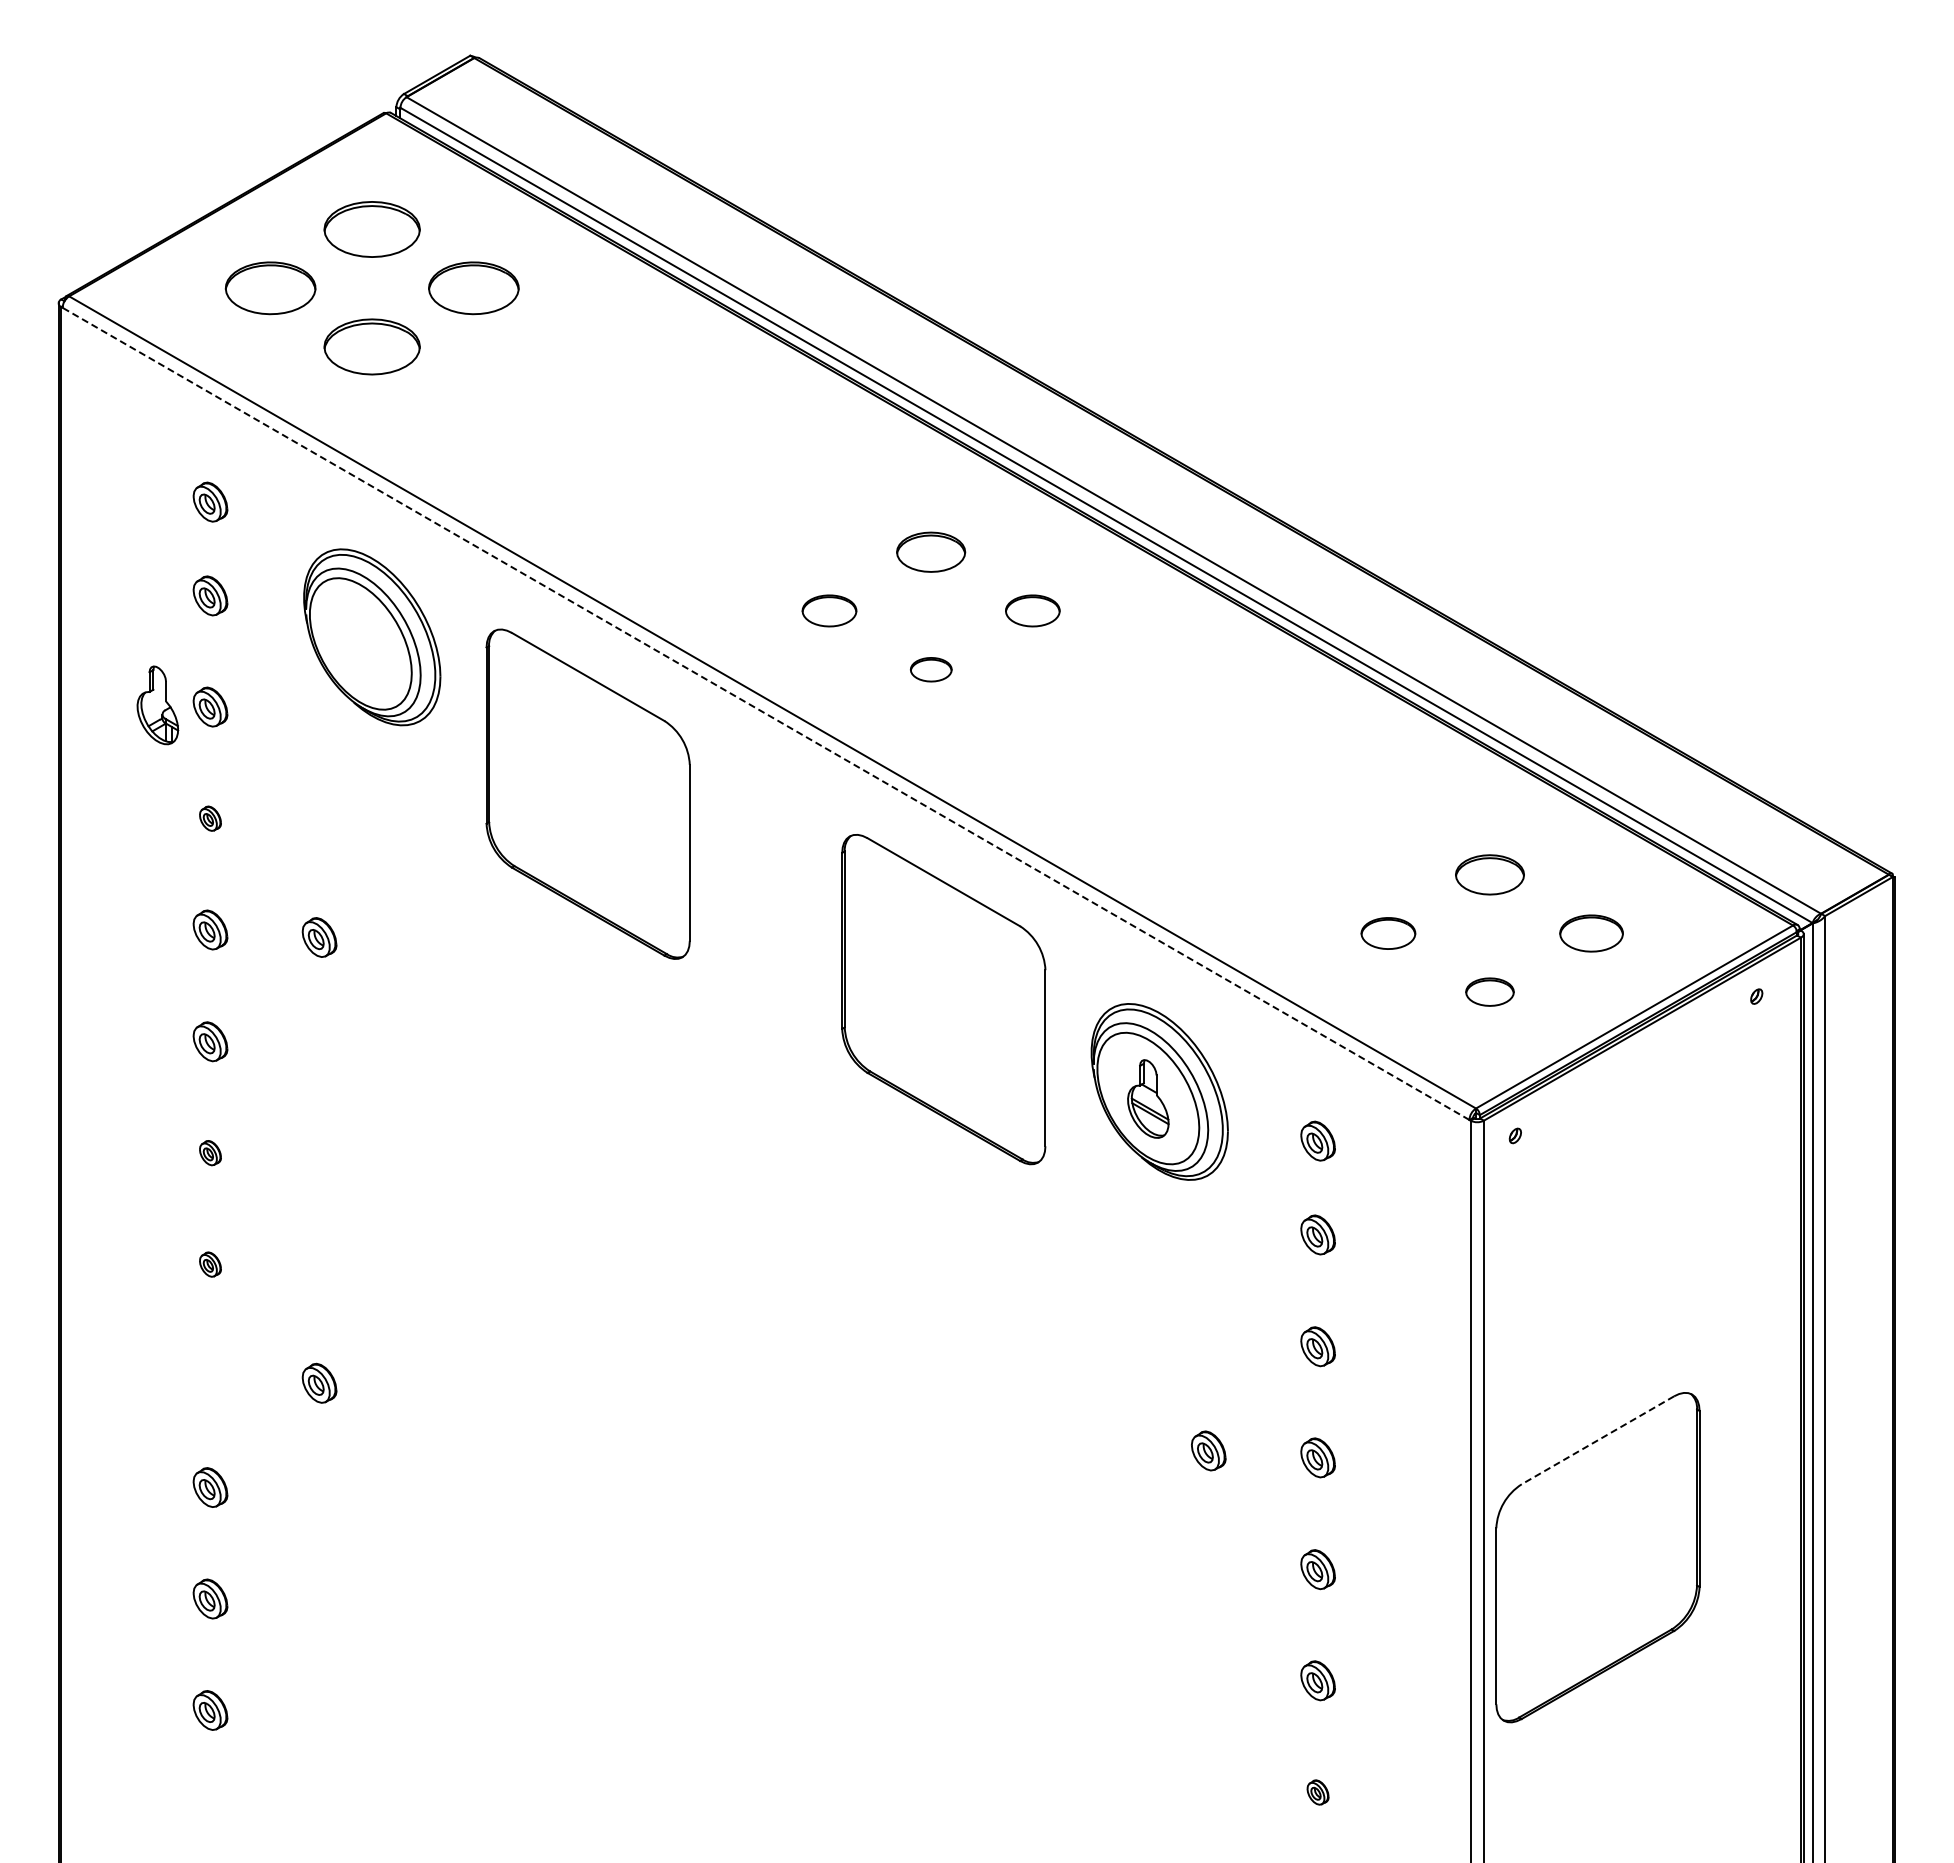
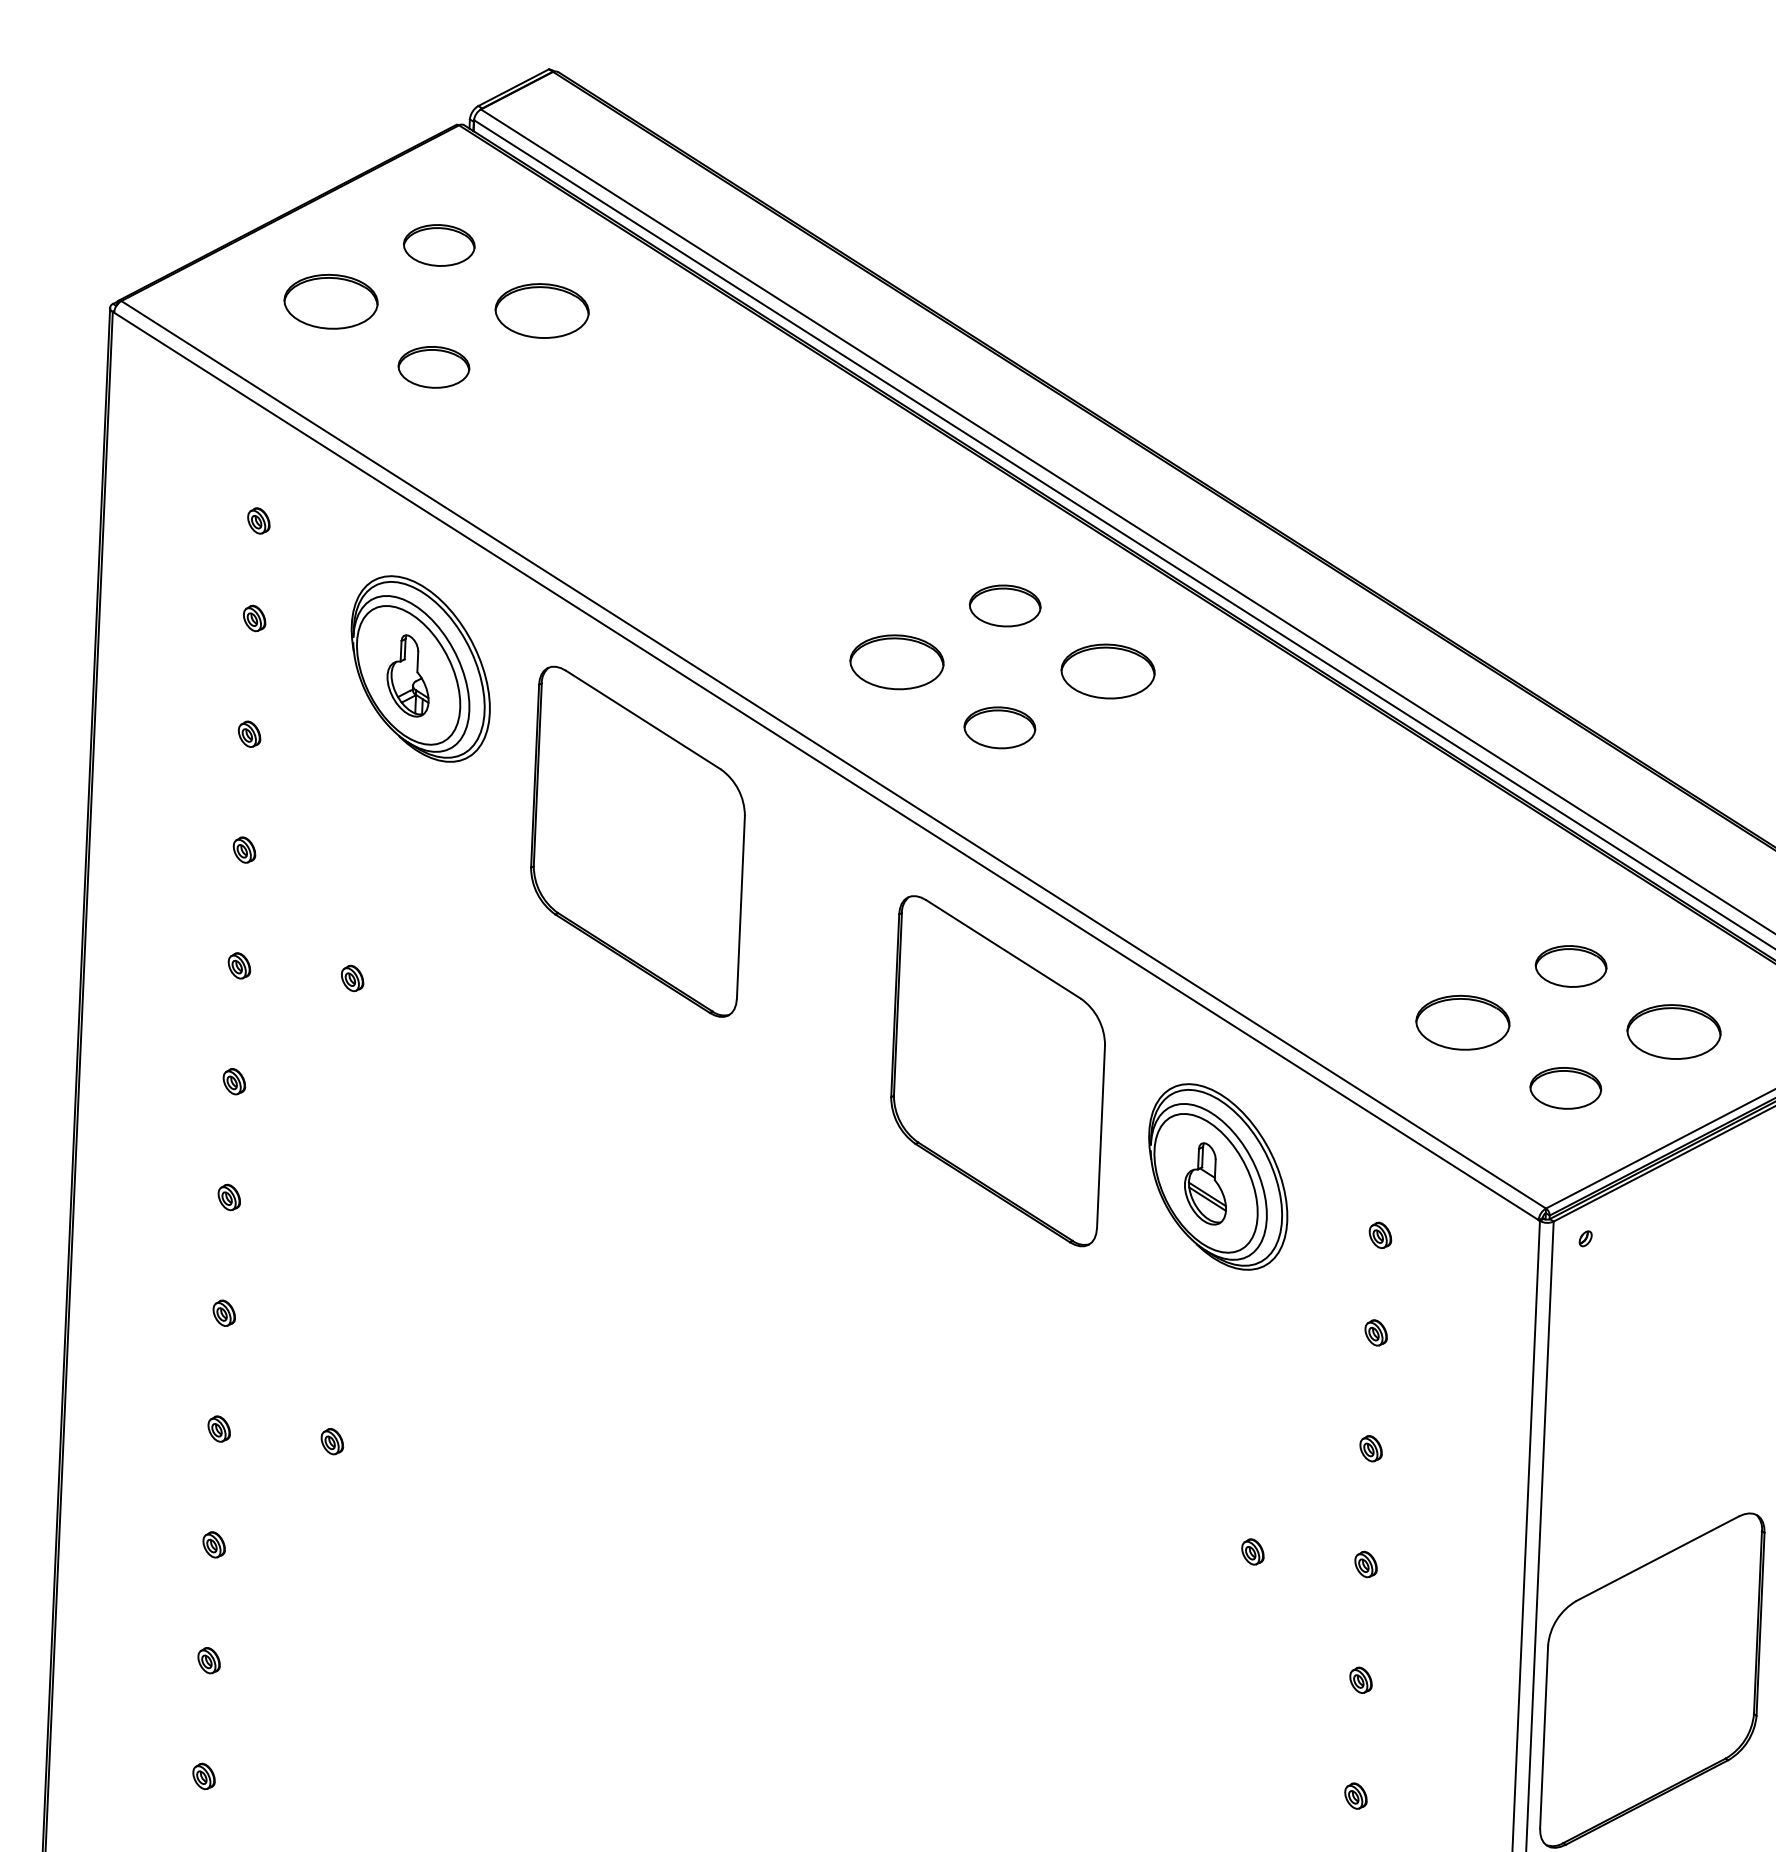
part: (372, 229) -> (439, 245), size x0.71
part: (372, 346) -> (434, 366), size x0.71
part: (210, 501) -> (258, 520), size x0.62
part: (210, 595) -> (254, 618), size x0.62
part: (829, 610) -> (897, 661), size x1.67
part: (1032, 610) -> (1107, 671), size x1.67
part: (931, 669) -> (1000, 727), size x1.67
part: (157, 705) -> (408, 675), moved
part: (210, 707) -> (249, 734), size x0.62
line: (765, 713) -> (825, 765), dashed -> solid
part: (210, 930) -> (239, 966), size x0.62
part: (1388, 933) -> (1463, 1022), size x1.67
part: (1591, 933) -> (1673, 1031), size x1.43
part: (319, 937) -> (352, 978), size x0.62
part: (1489, 991) -> (1565, 1087), size x1.43
part: (210, 1041) -> (234, 1081), size x0.62
part: (1317, 1141) -> (1379, 1235), size x0.62
part: (1317, 1235) -> (1375, 1333), size x0.62
part: (1317, 1346) -> (1370, 1448), size x0.62
part: (210, 1376) -> (219, 1429), added
part: (319, 1383) -> (332, 1441), size x0.62
line: (1597, 1440) -> (1657, 1558), dashed -> solid
part: (1208, 1450) -> (1252, 1551), size x0.62
part: (1317, 1458) -> (1365, 1564), size x0.62
part: (210, 1487) -> (214, 1544), size x0.62
part: (1317, 1569) -> (1360, 1680), size x0.62
part: (210, 1598) -> (209, 1660), size x0.62
part: (1317, 1681) -> (1355, 1796), size x0.62
part: (210, 1710) -> (204, 1776), size x0.62

